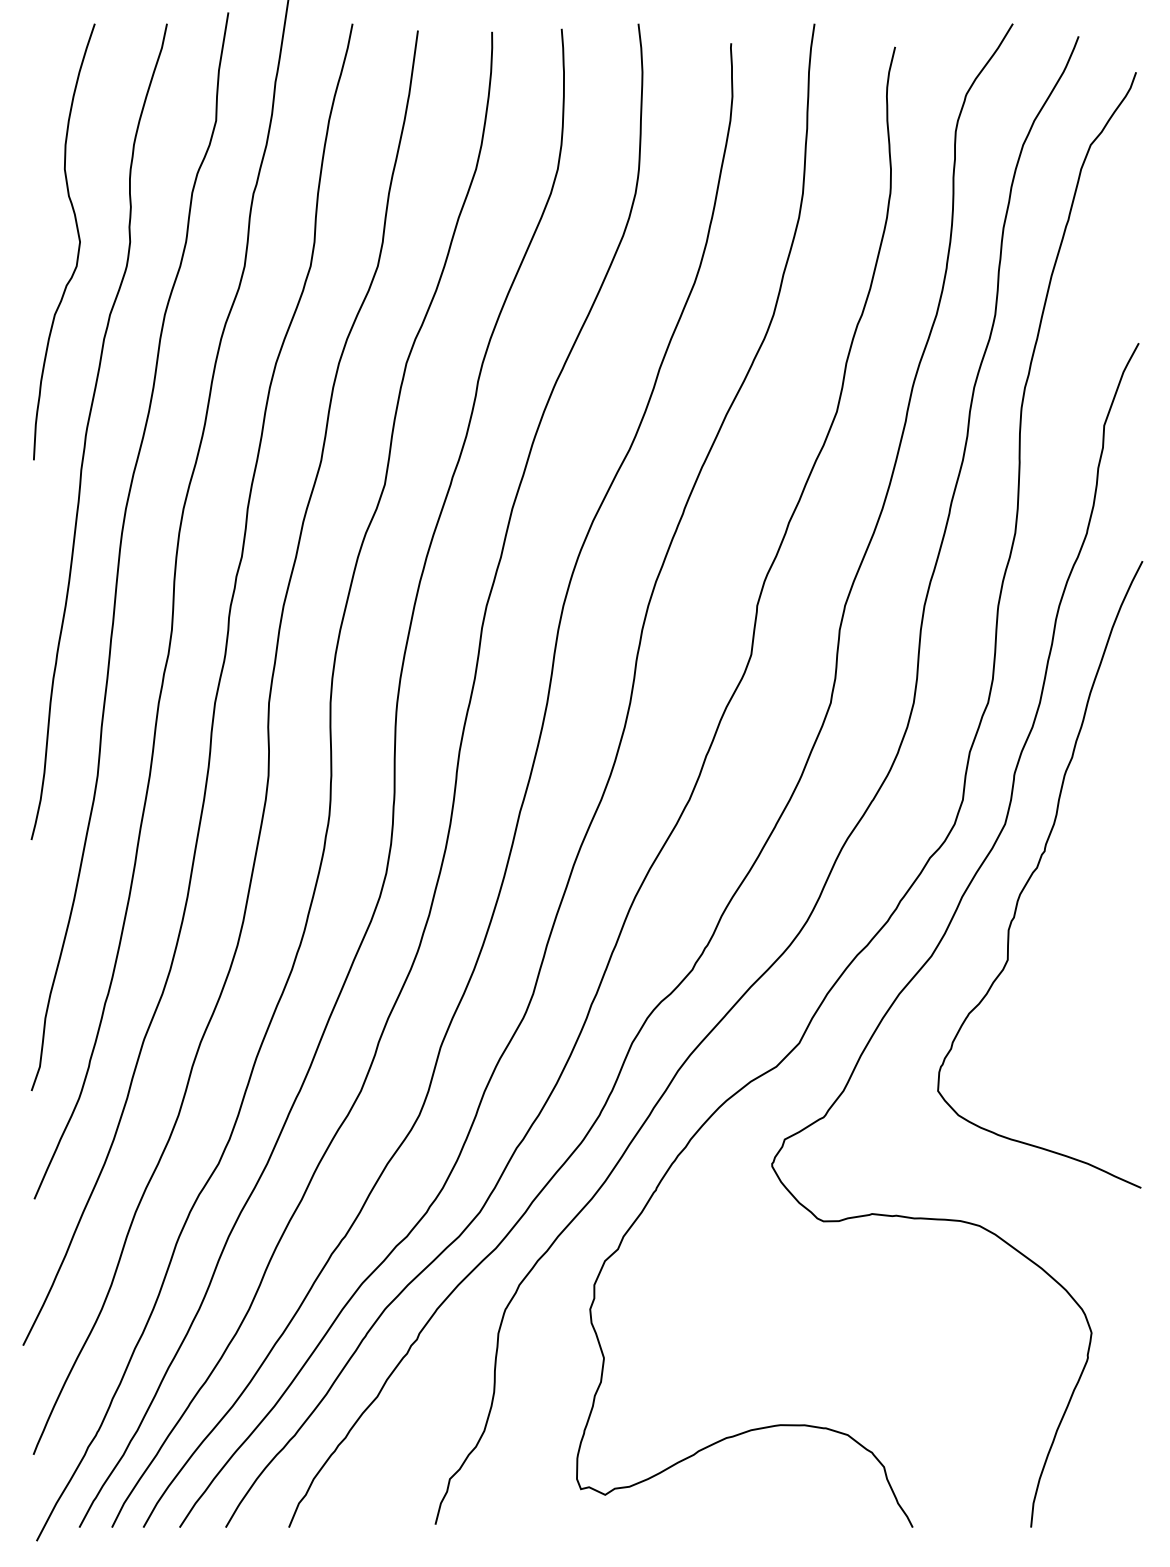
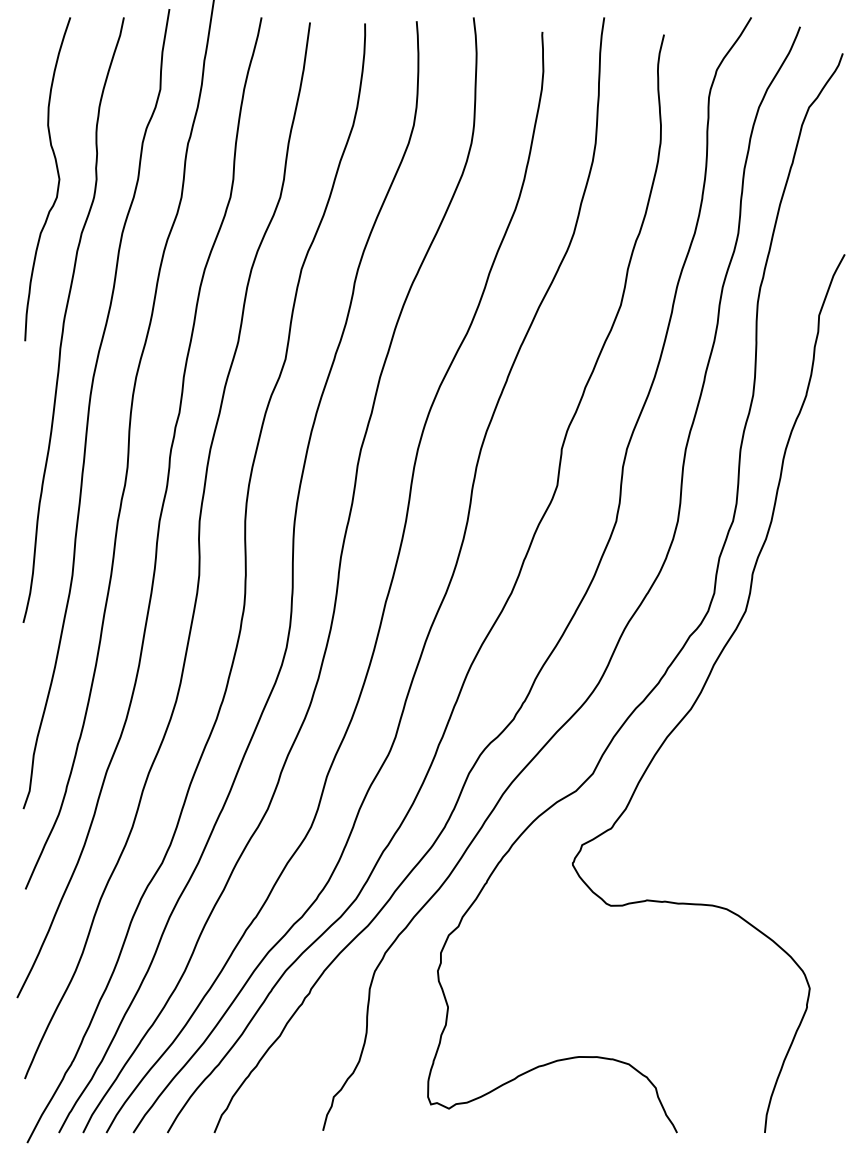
curve: (1036, 870) -> (768, 645), removed

